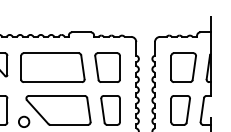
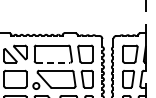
line: (53, 81) -> (53, 62), solid -> dashed

